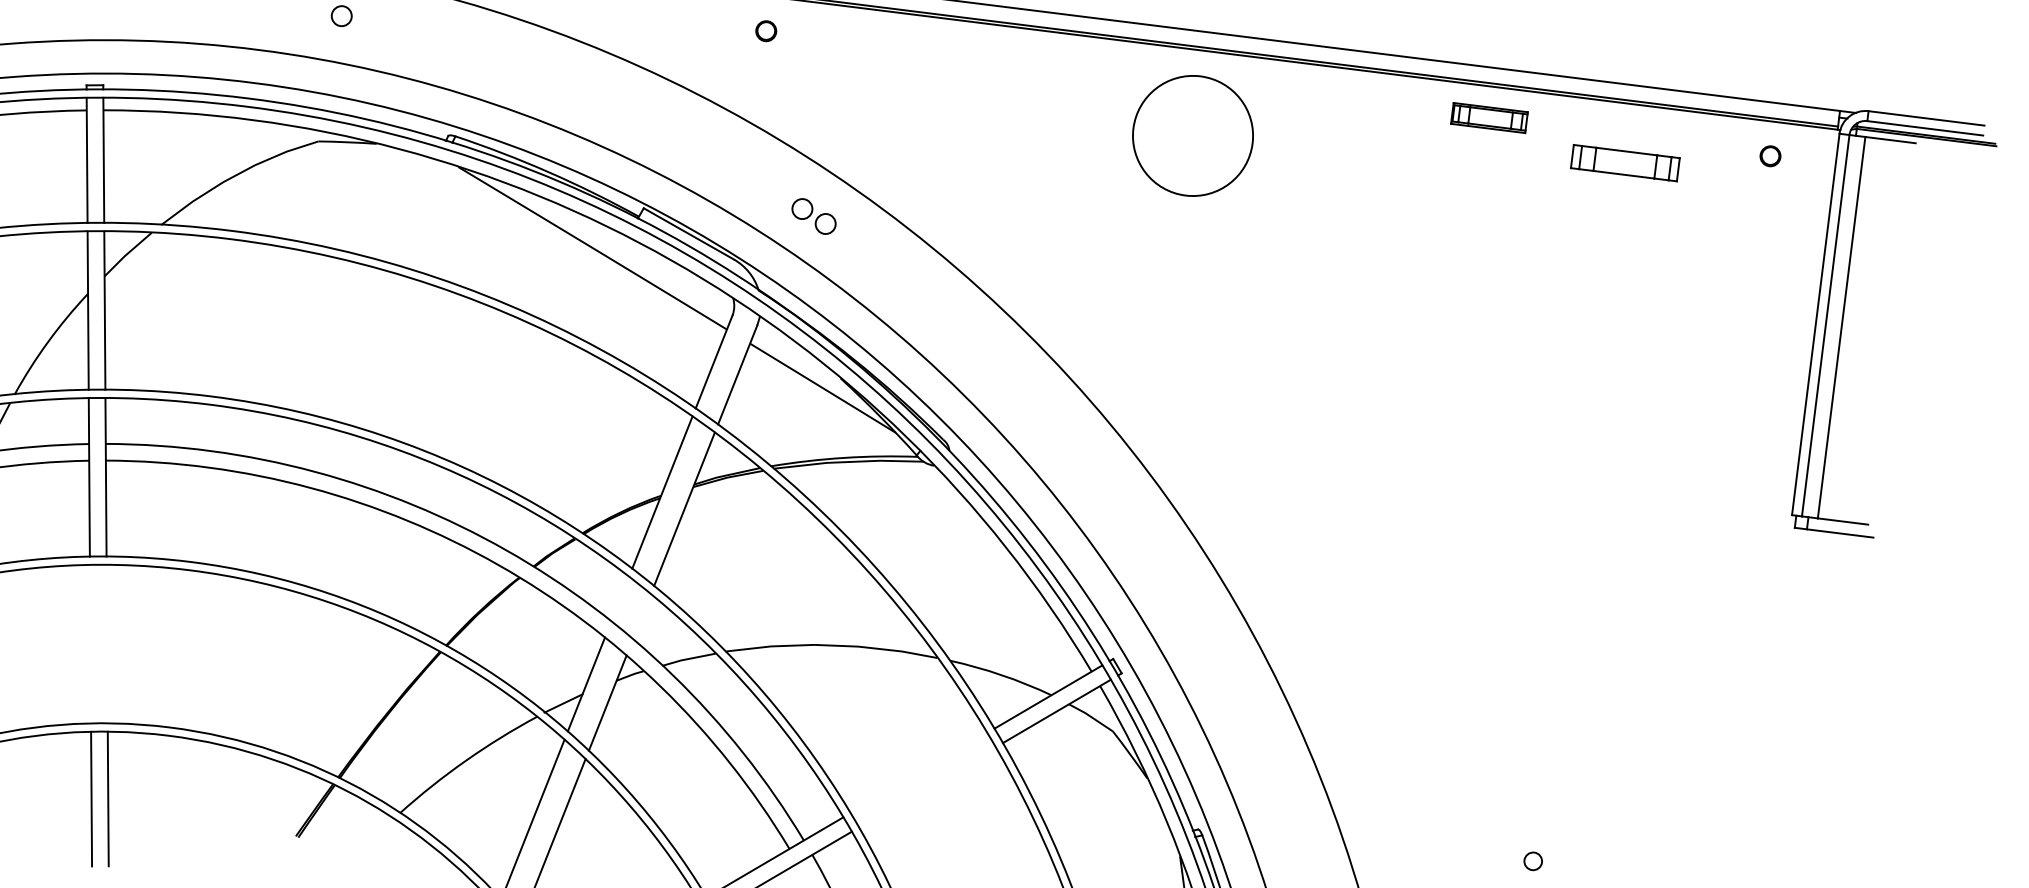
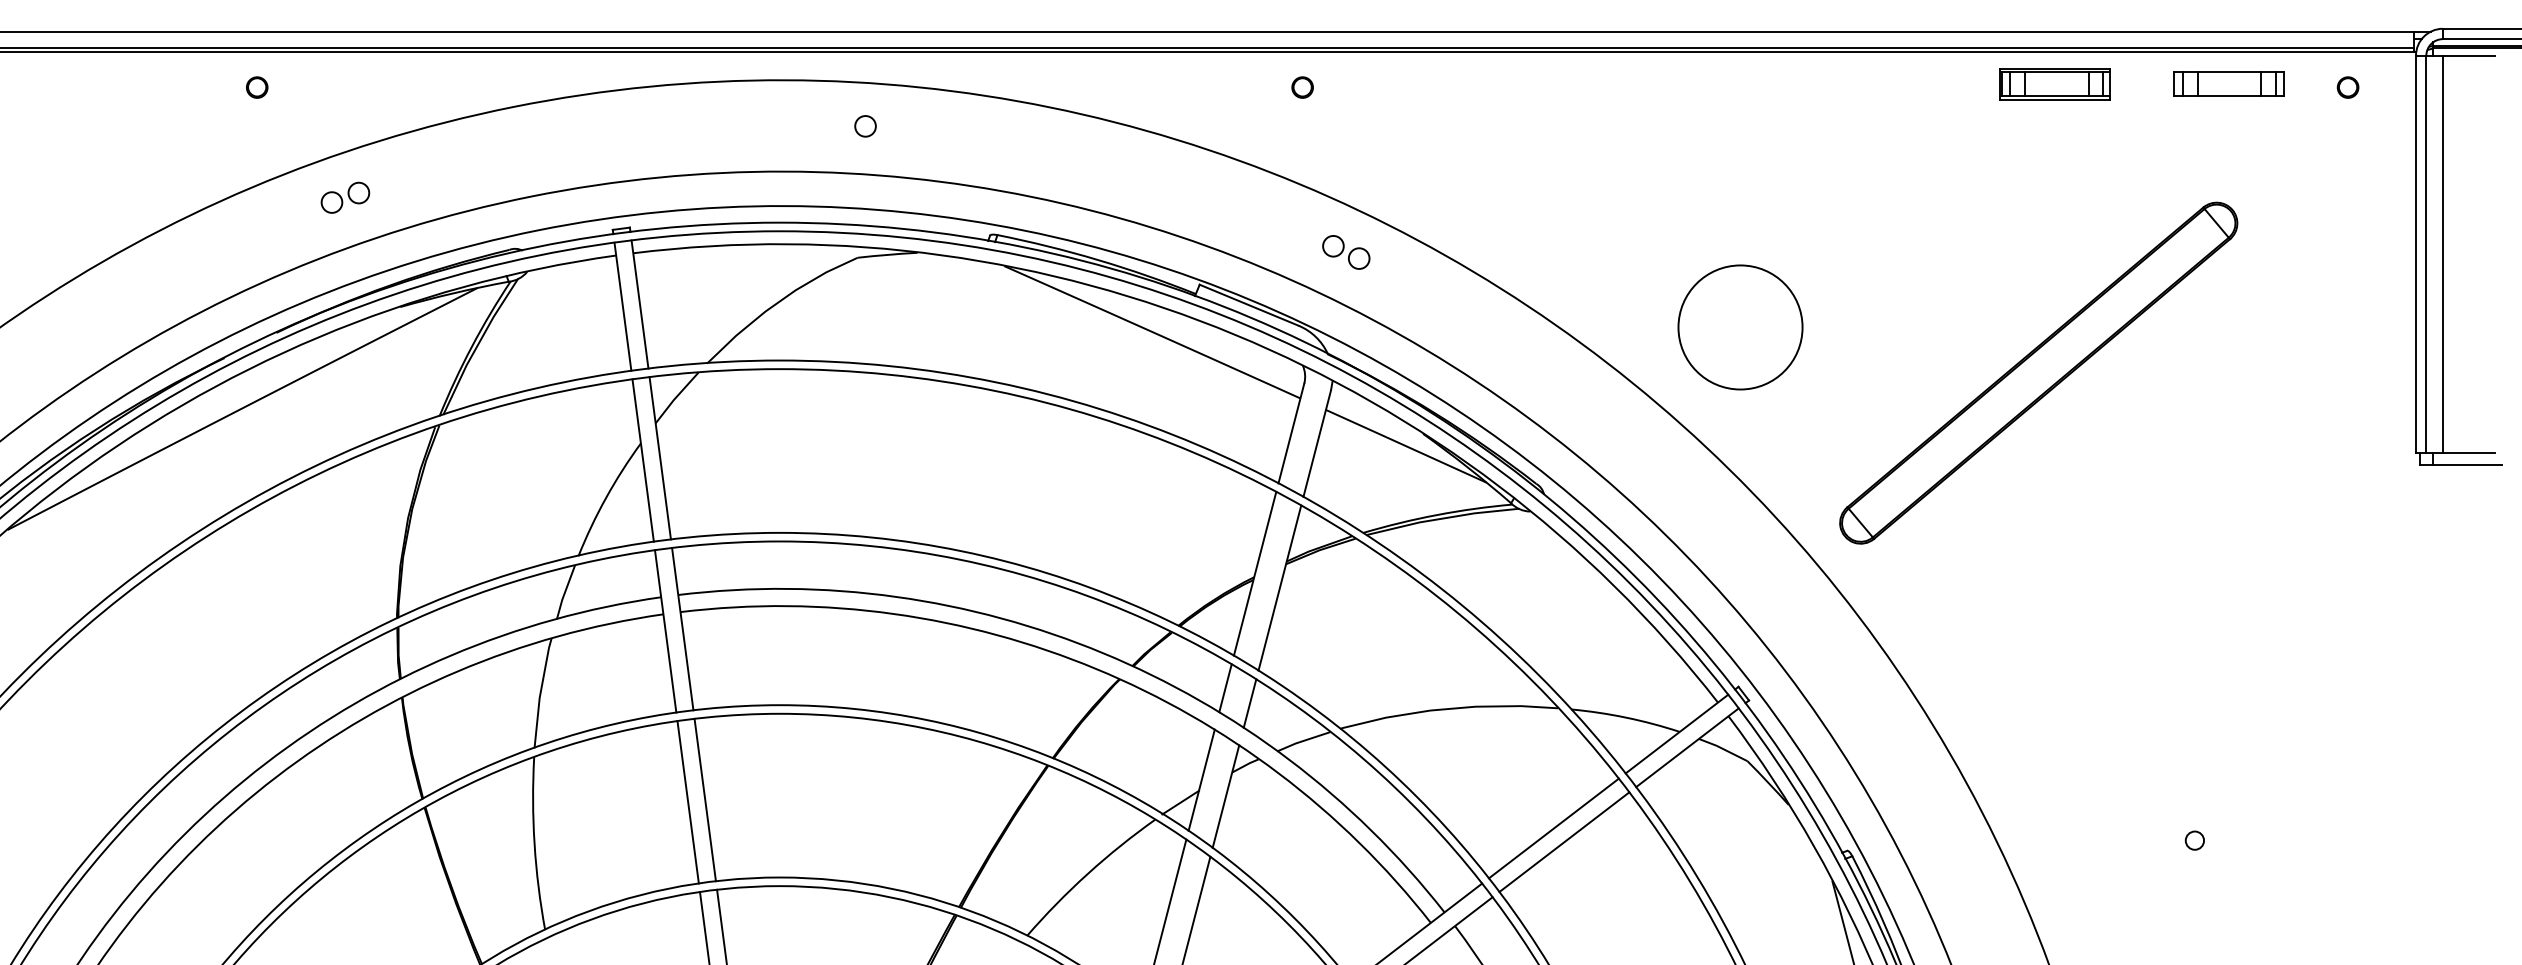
part: (1488, 118) -> (2054, 84), size x1.43
circle: (1193, 135) -> (1740, 327), moved
part: (1624, 162) -> (2228, 83), moved
part: (814, 216) -> (1346, 252), moved
part: (1439, 392) -> (2038, 372), added
line: (620, 599) -> (1225, 688), added
line: (641, 616) -> (1249, 703), added
line: (106, 643) -> (704, 799), added
line: (89, 644) -> (687, 802), added
line: (918, 772) -> (1553, 828), added
line: (927, 787) -> (1564, 842), added

